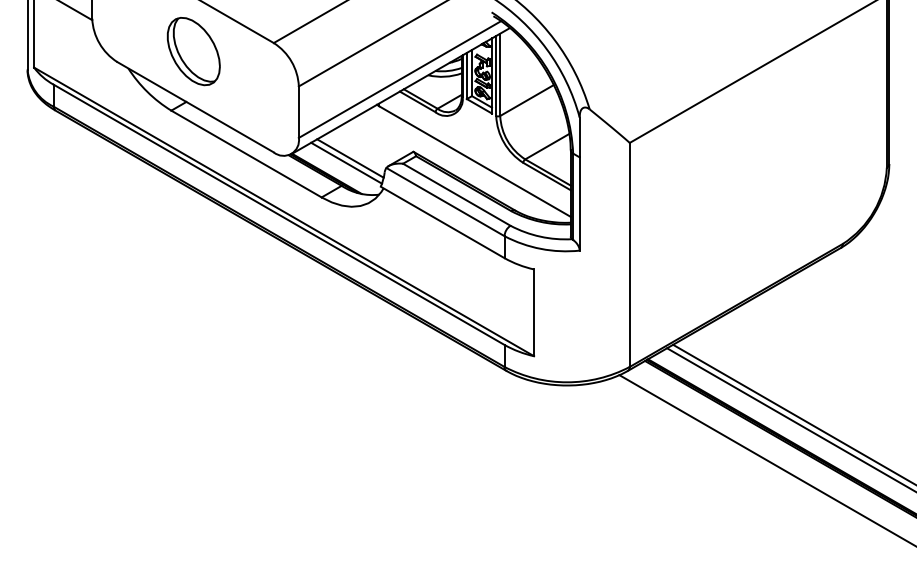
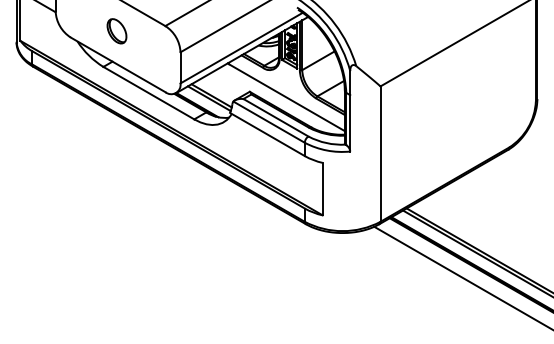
part: (192, 52) -> (116, 31), size x0.6

